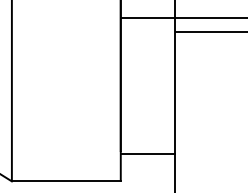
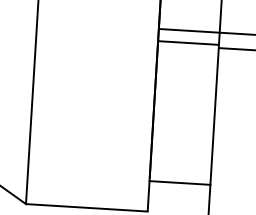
line: (147, 28) -> (188, 42), added

